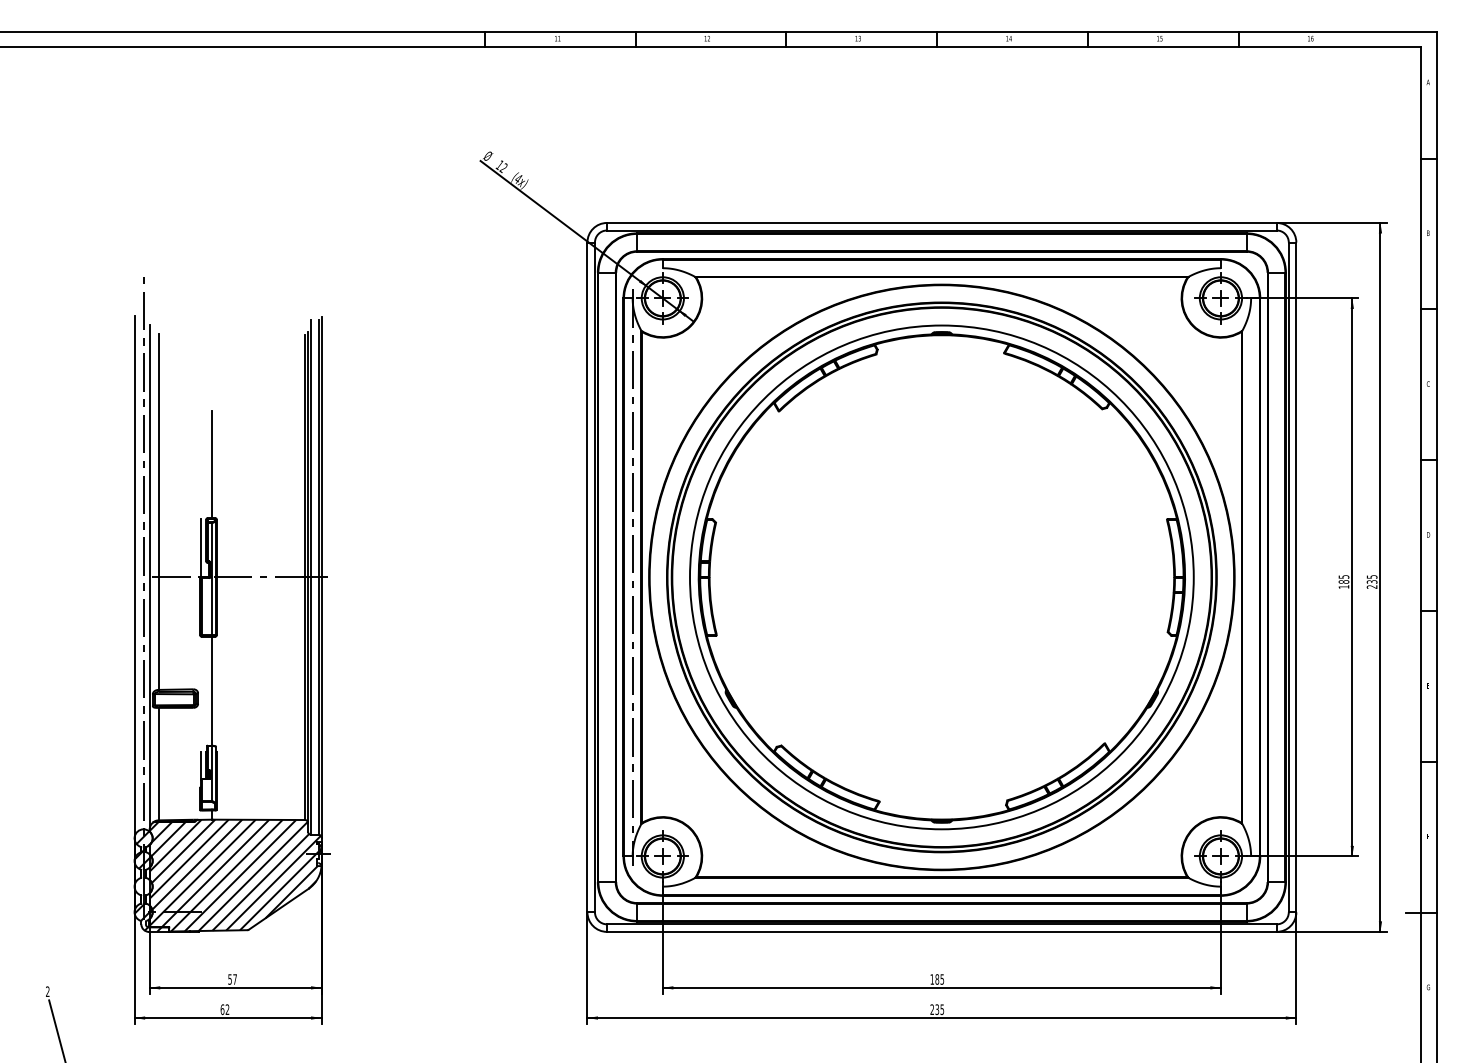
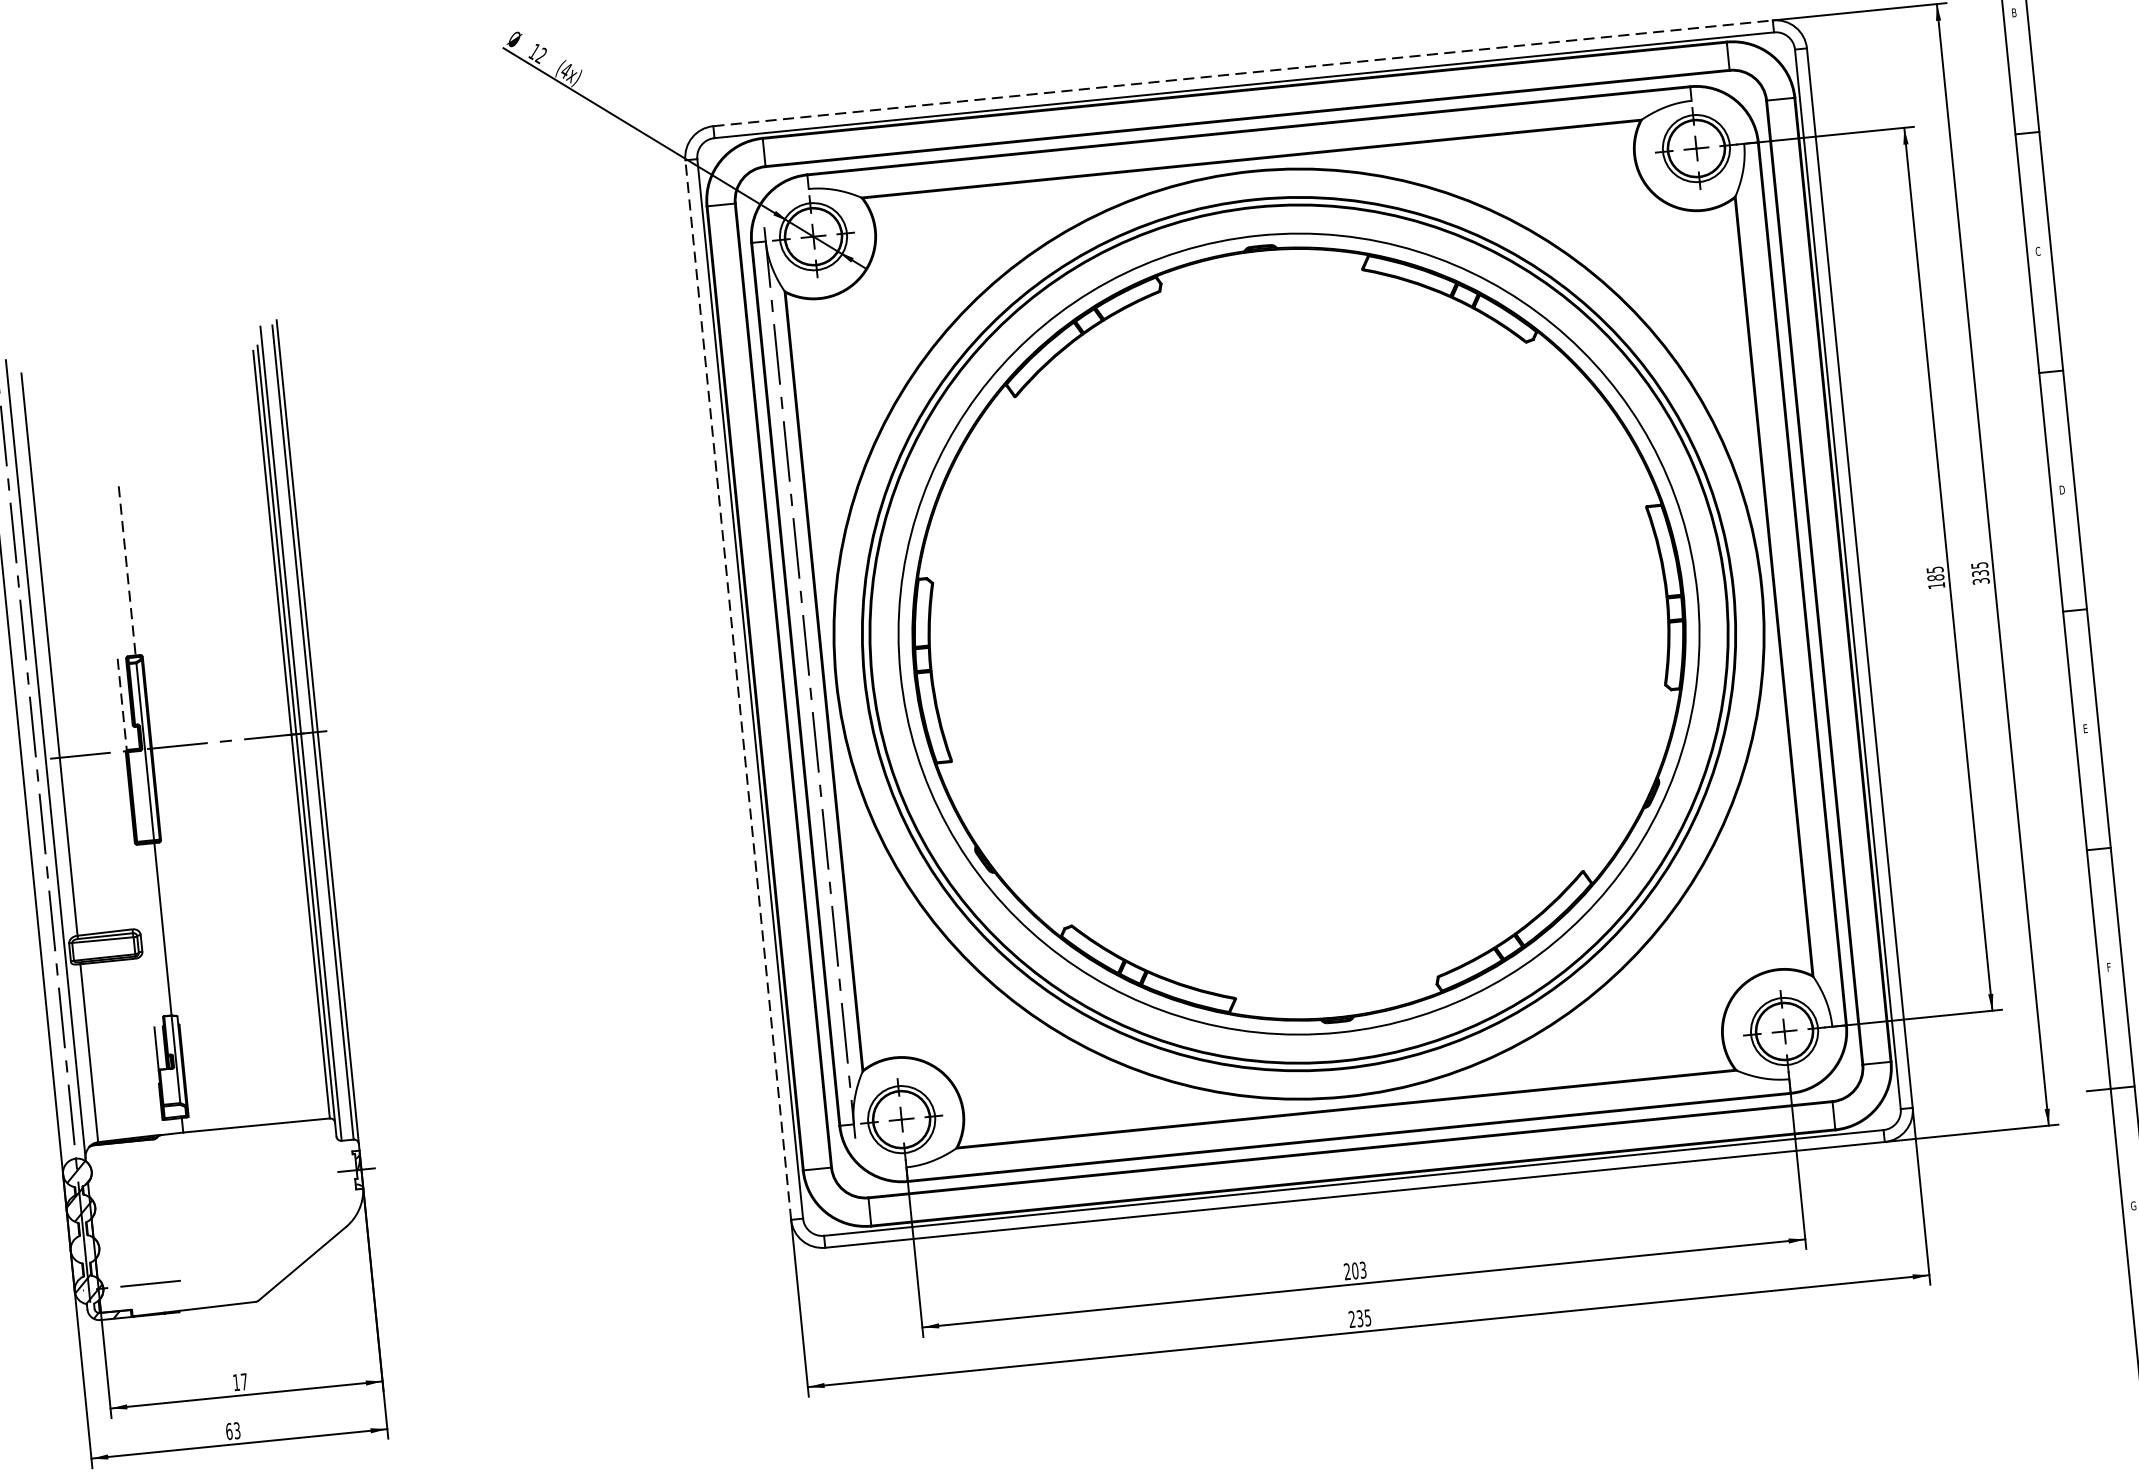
line: (941, 222) -> (1242, 72), solid -> dashed
line: (212, 465) -> (127, 572), solid -> dashed
line: (200, 547) -> (121, 703), solid -> dashed
line: (587, 577) -> (738, 690), solid -> dashed
text: (1372, 586) -> (1981, 580), 235 -> 335
hatch: (234, 875) -> (227, 1217), removed
text: (229, 979) -> (235, 1382), 57 -> 17
text: (936, 979) -> (1354, 1271), 185 -> 203
text: (227, 1009) -> (237, 1430), 62 -> 63

